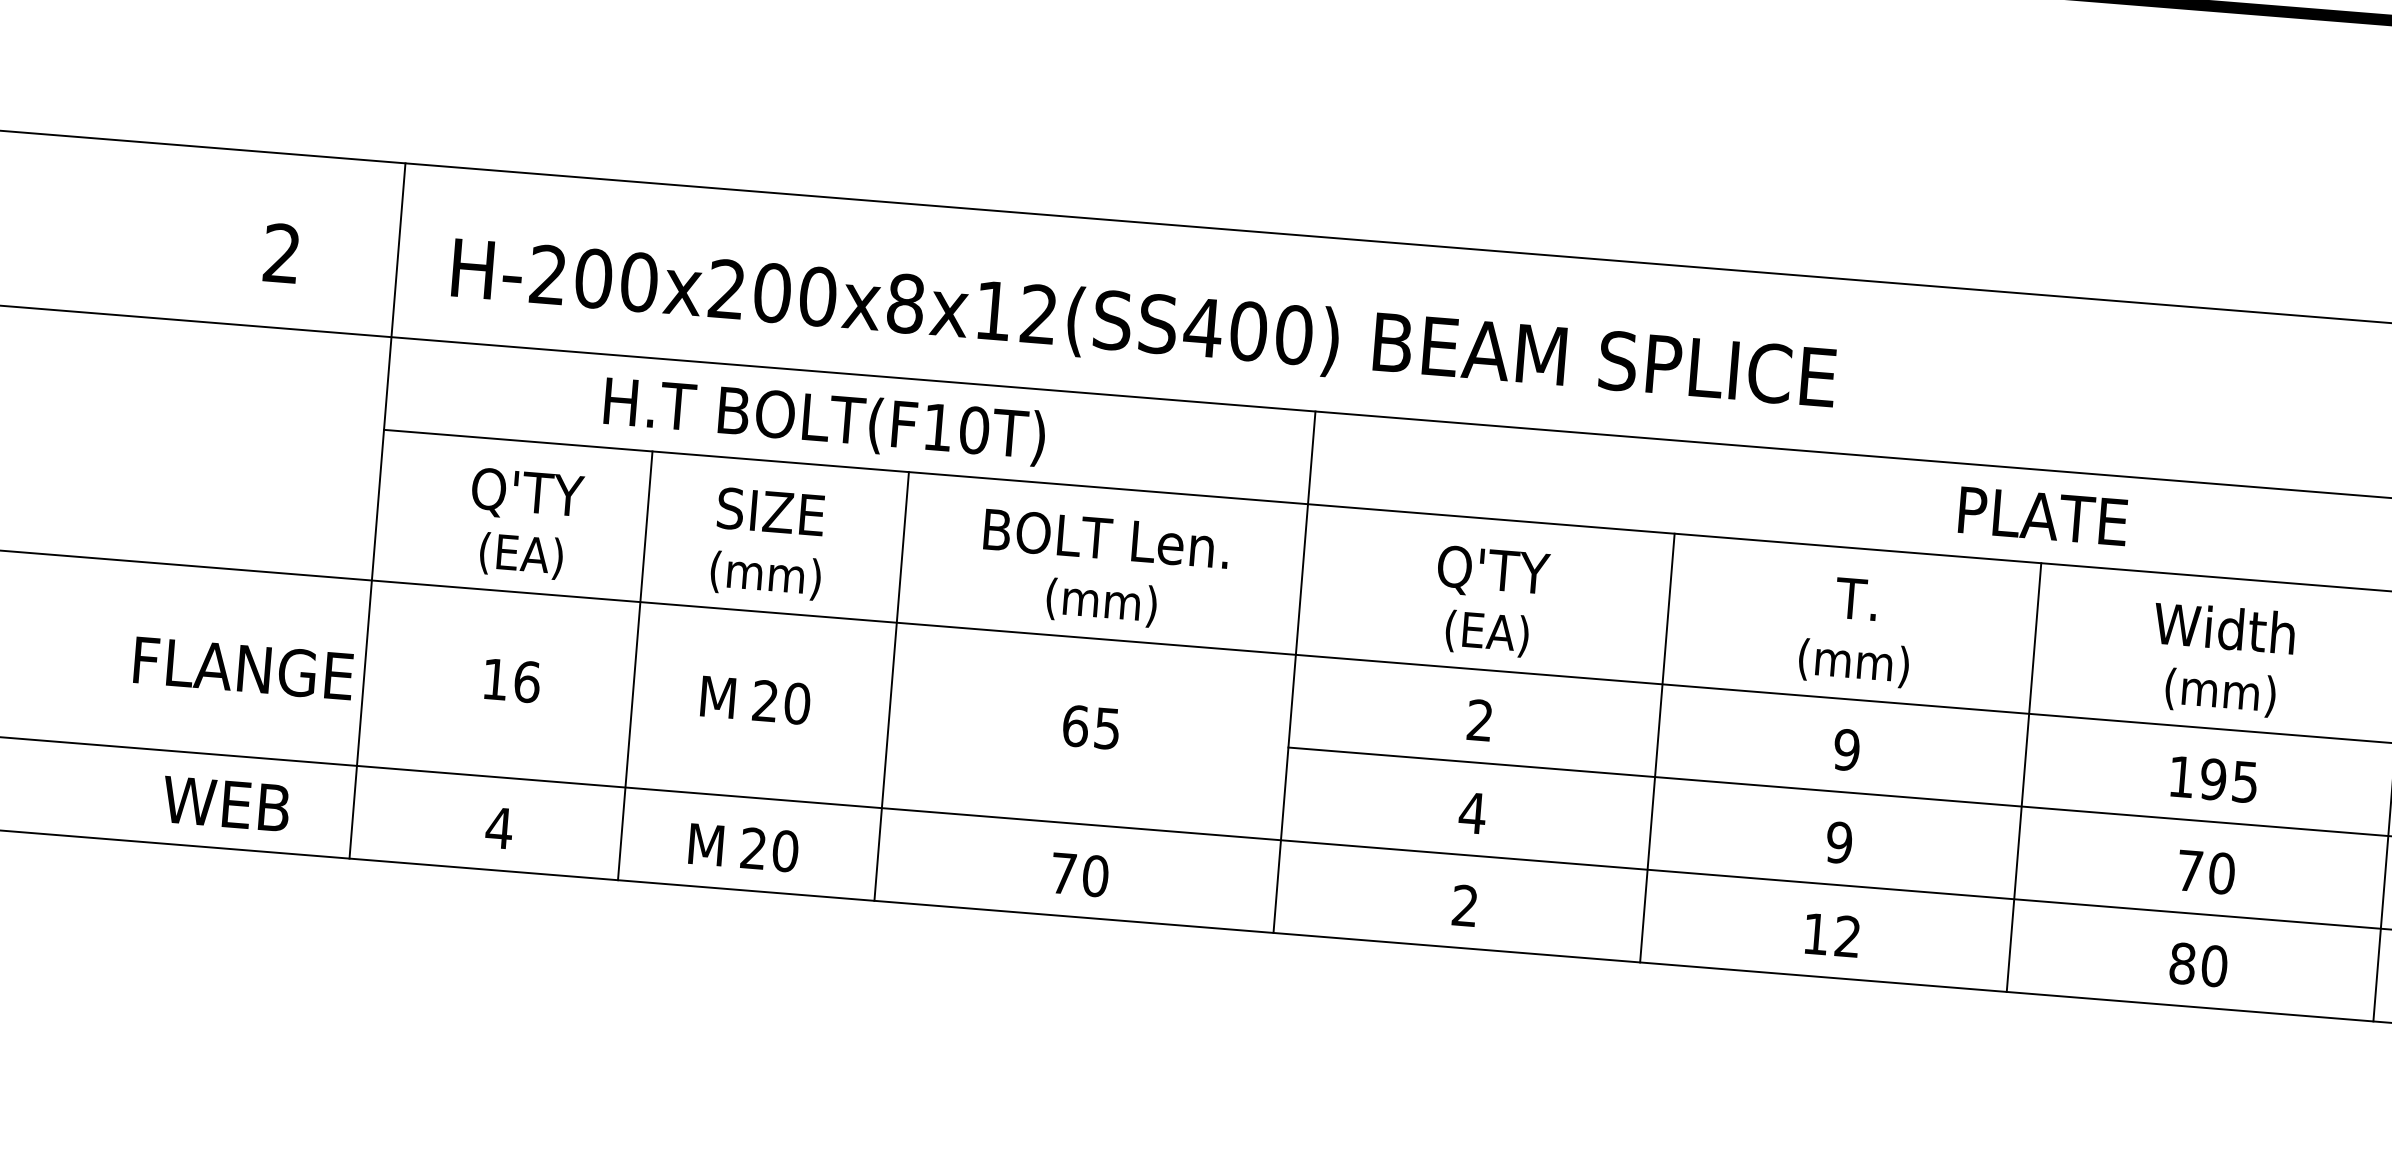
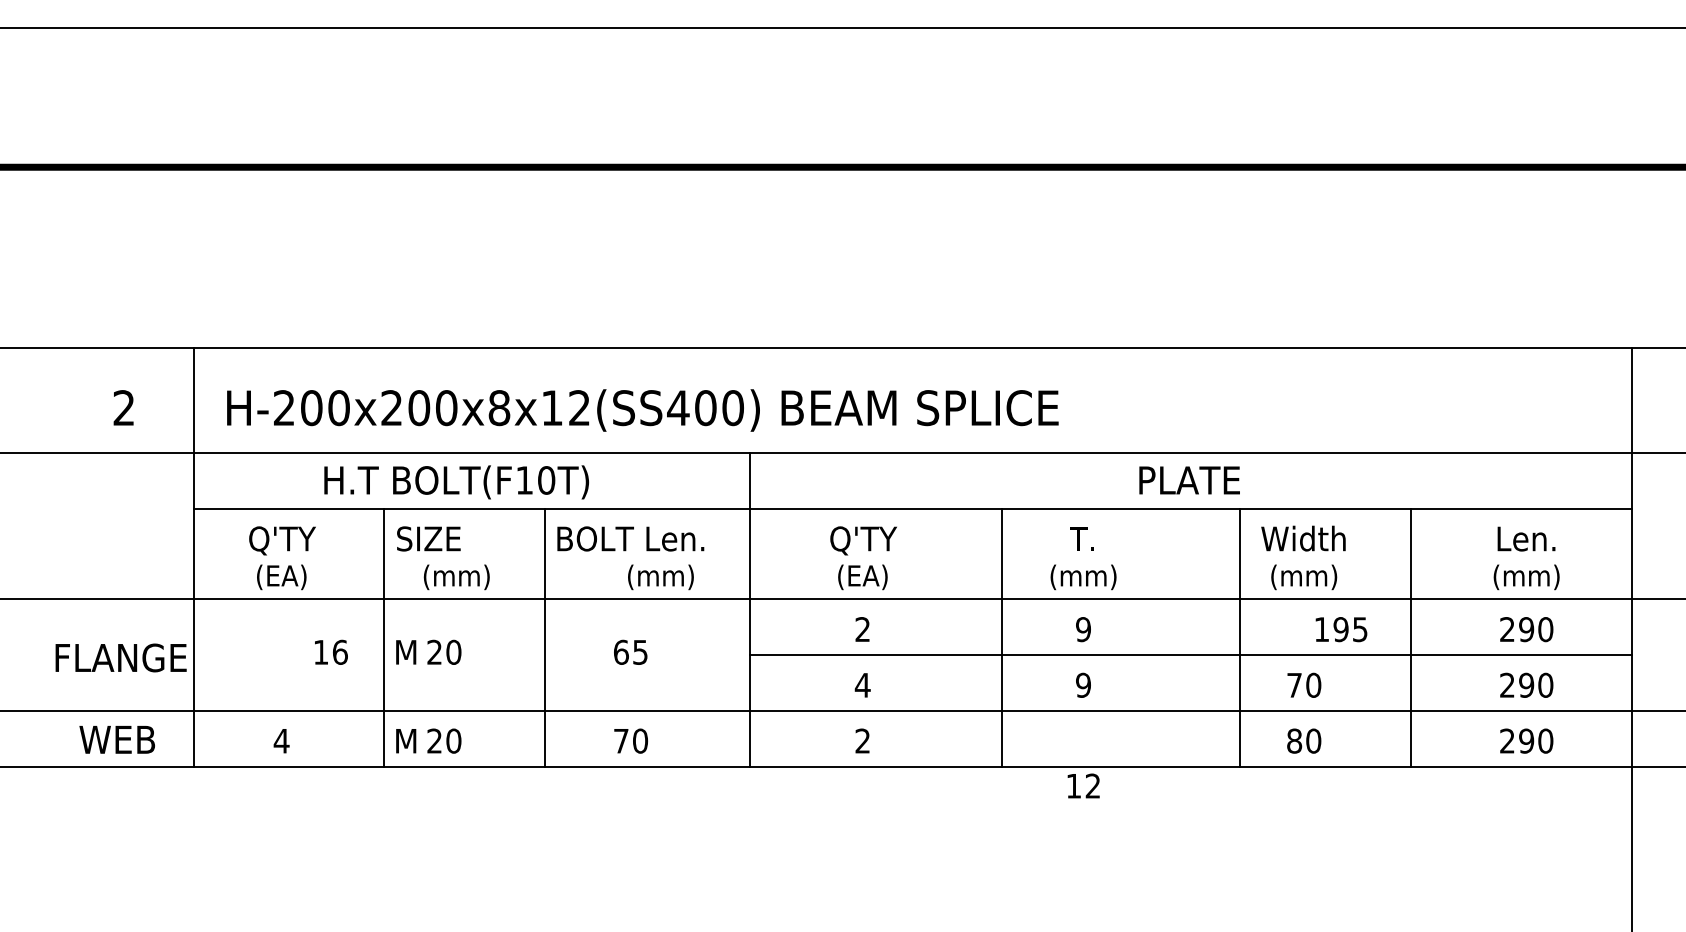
text: (765, 575) -> (456, 577), moved
text: (1100, 602) -> (660, 577), moved
line: (635, 665) -> (384, 637), moved
text: (512, 679) -> (331, 651), moved
line: (891, 686) -> (545, 637), moved
line: (1657, 748) -> (1002, 637), moved
line: (2023, 777) -> (1239, 637), moved
text: (2214, 779) -> (1341, 629), moved
text: (1831, 934) -> (1083, 785), moved

